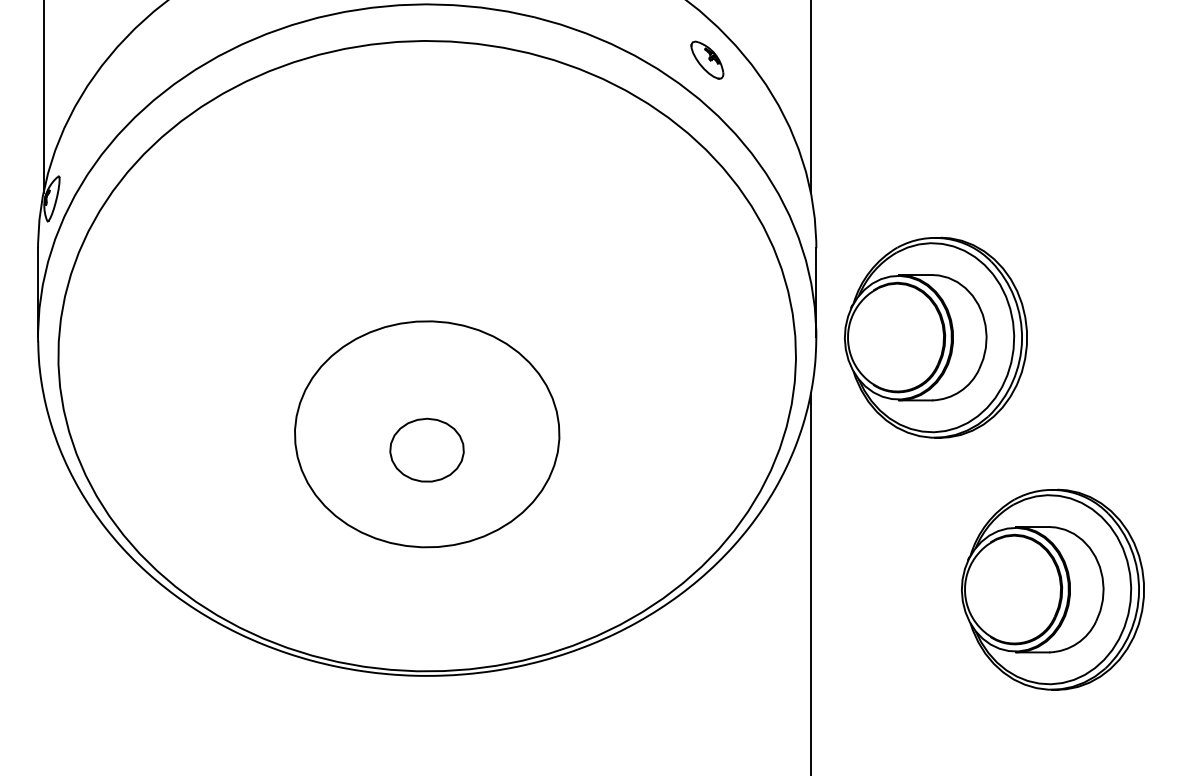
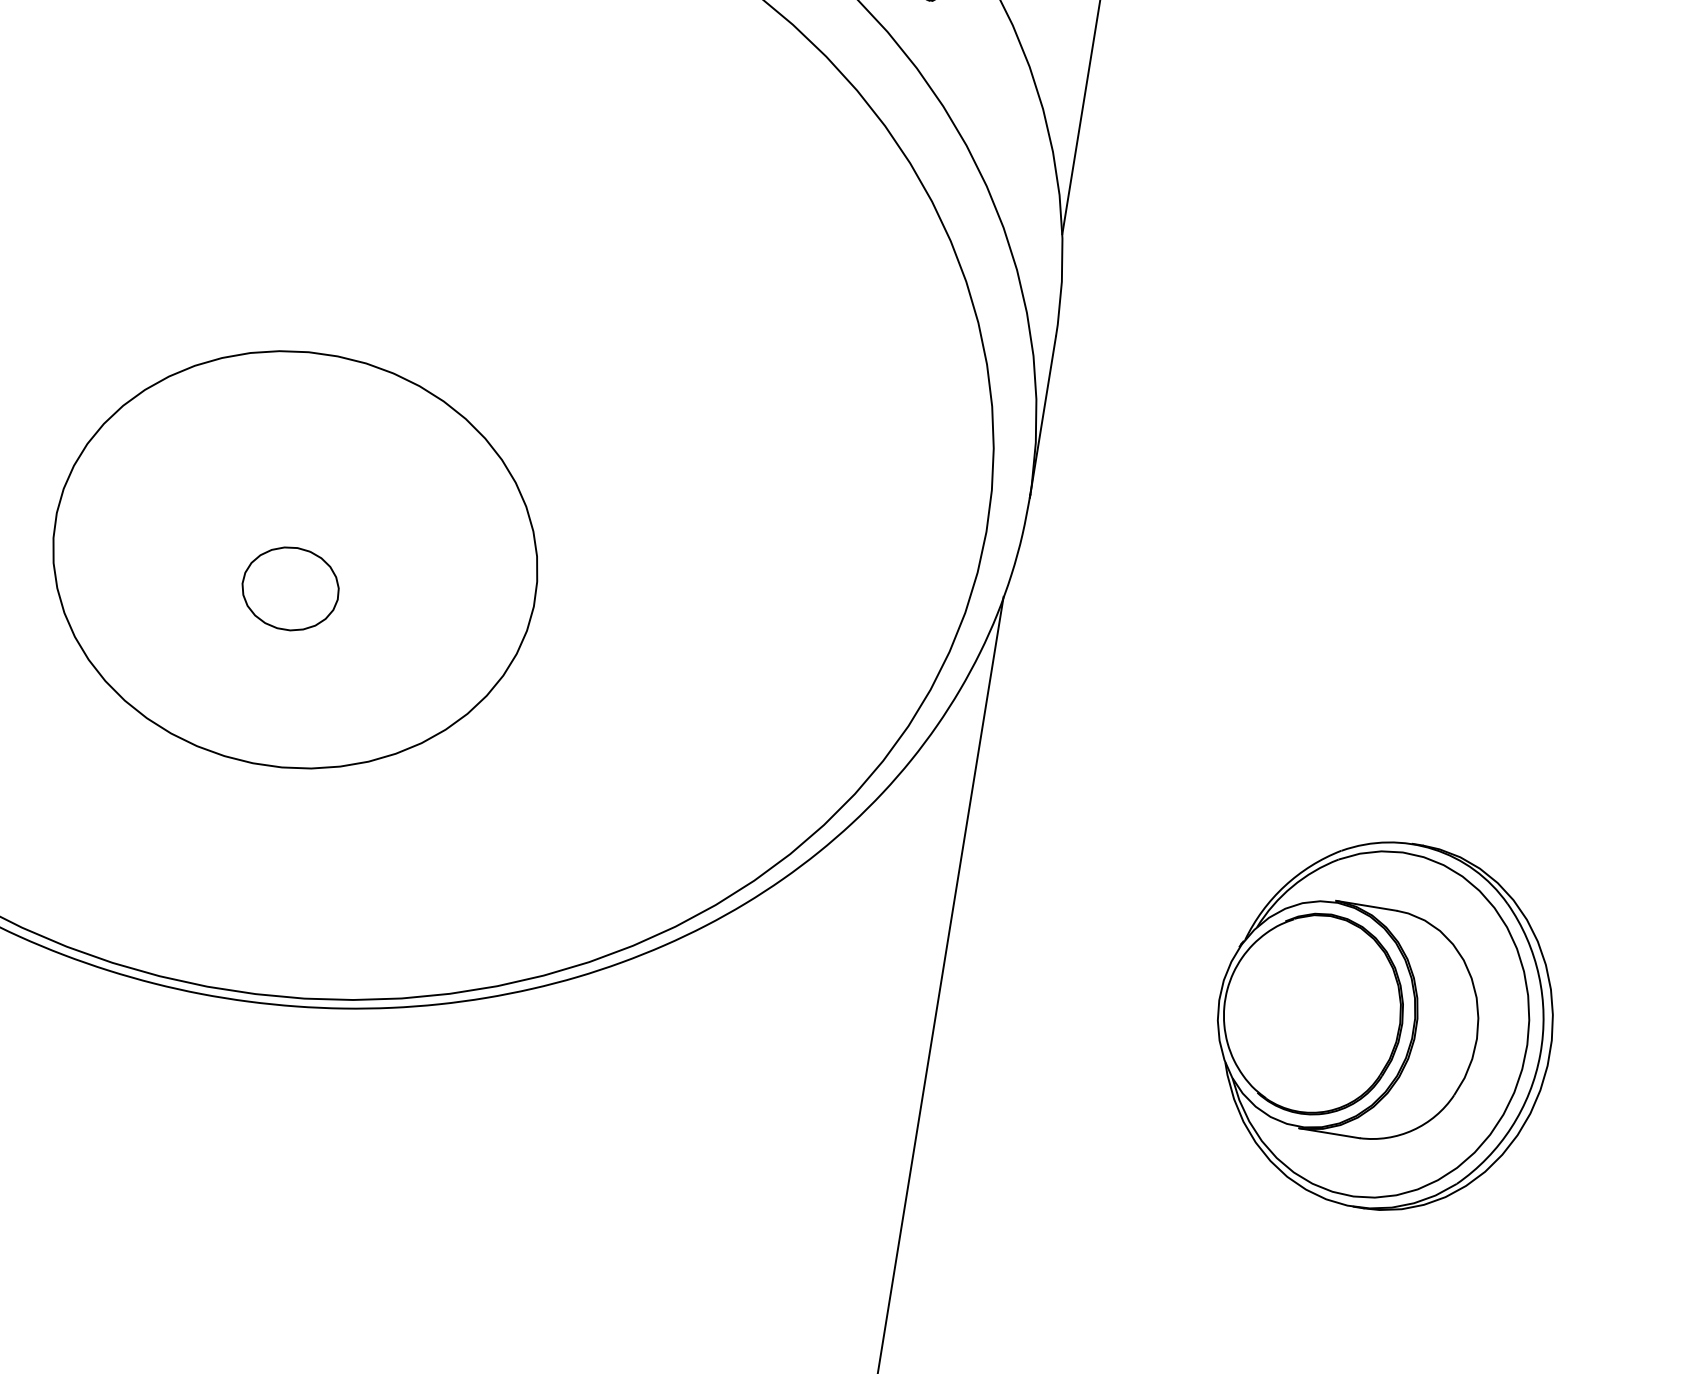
part: (935, 337) -> (1245, 533), removed
part: (427, 450) -> (291, 589), size x0.71

